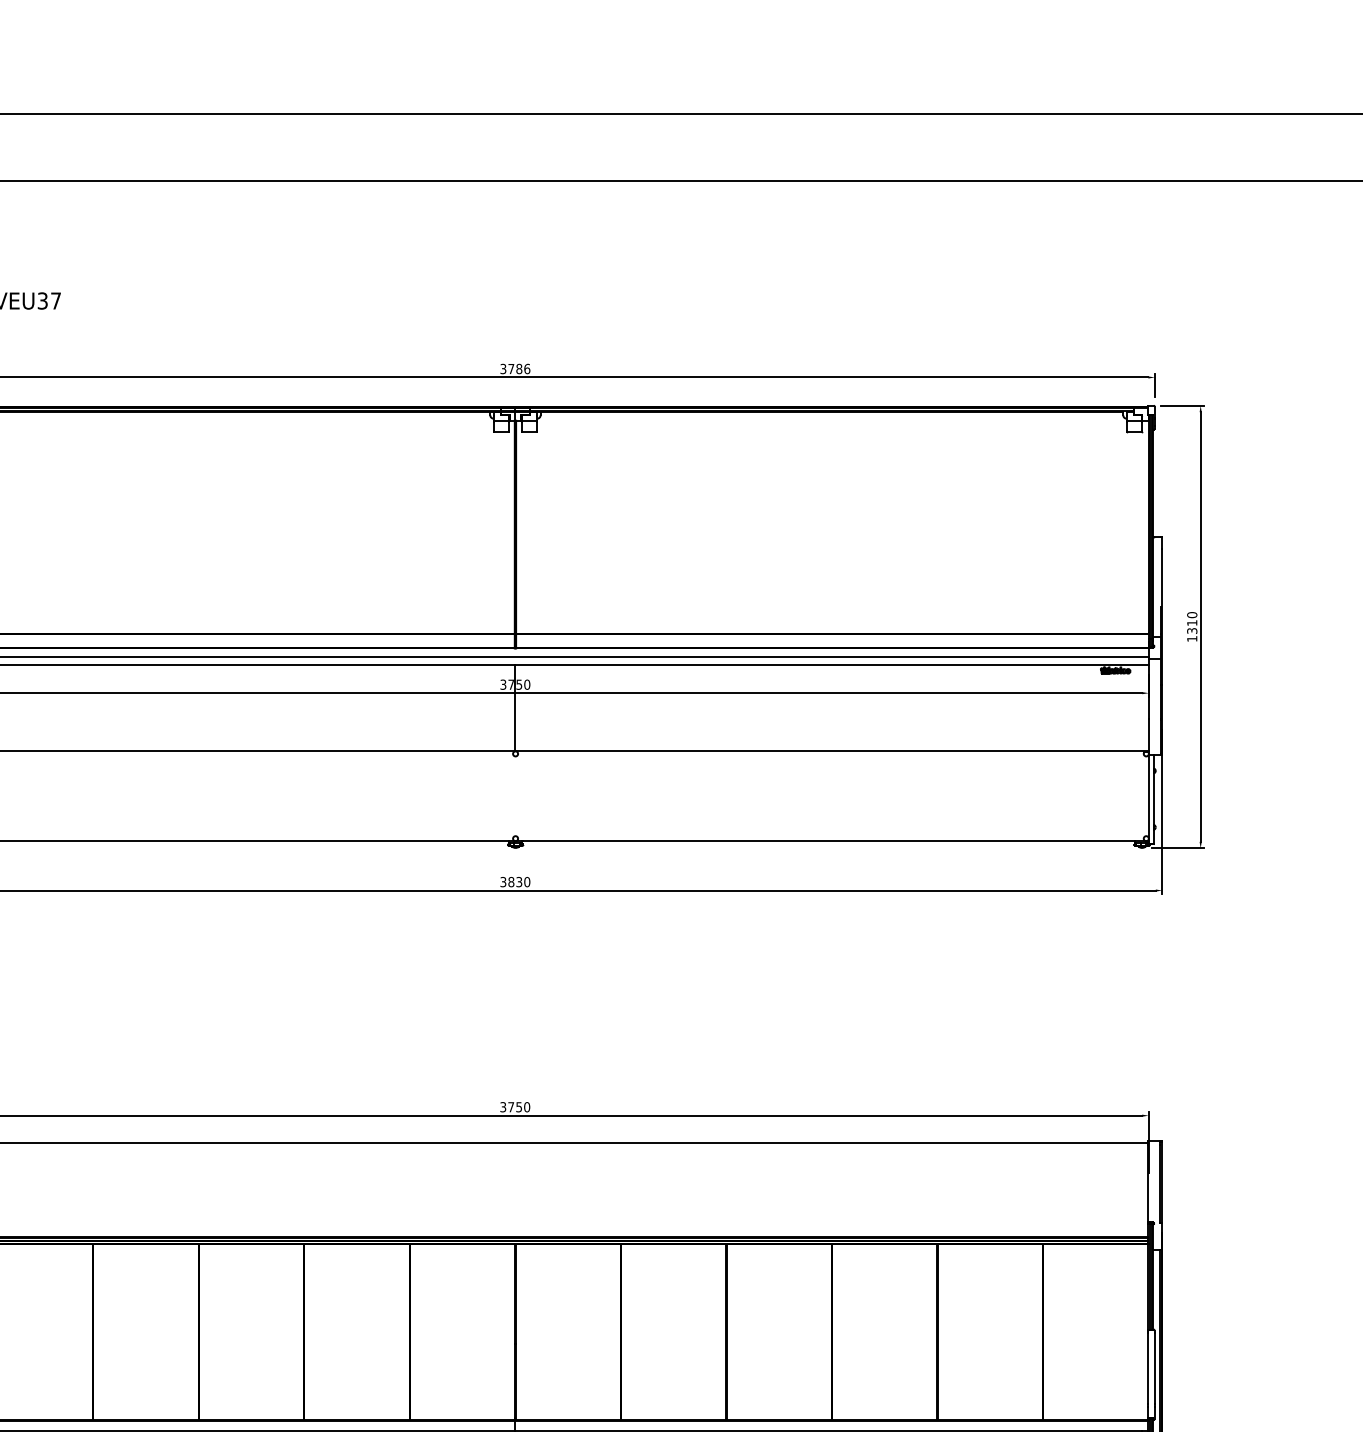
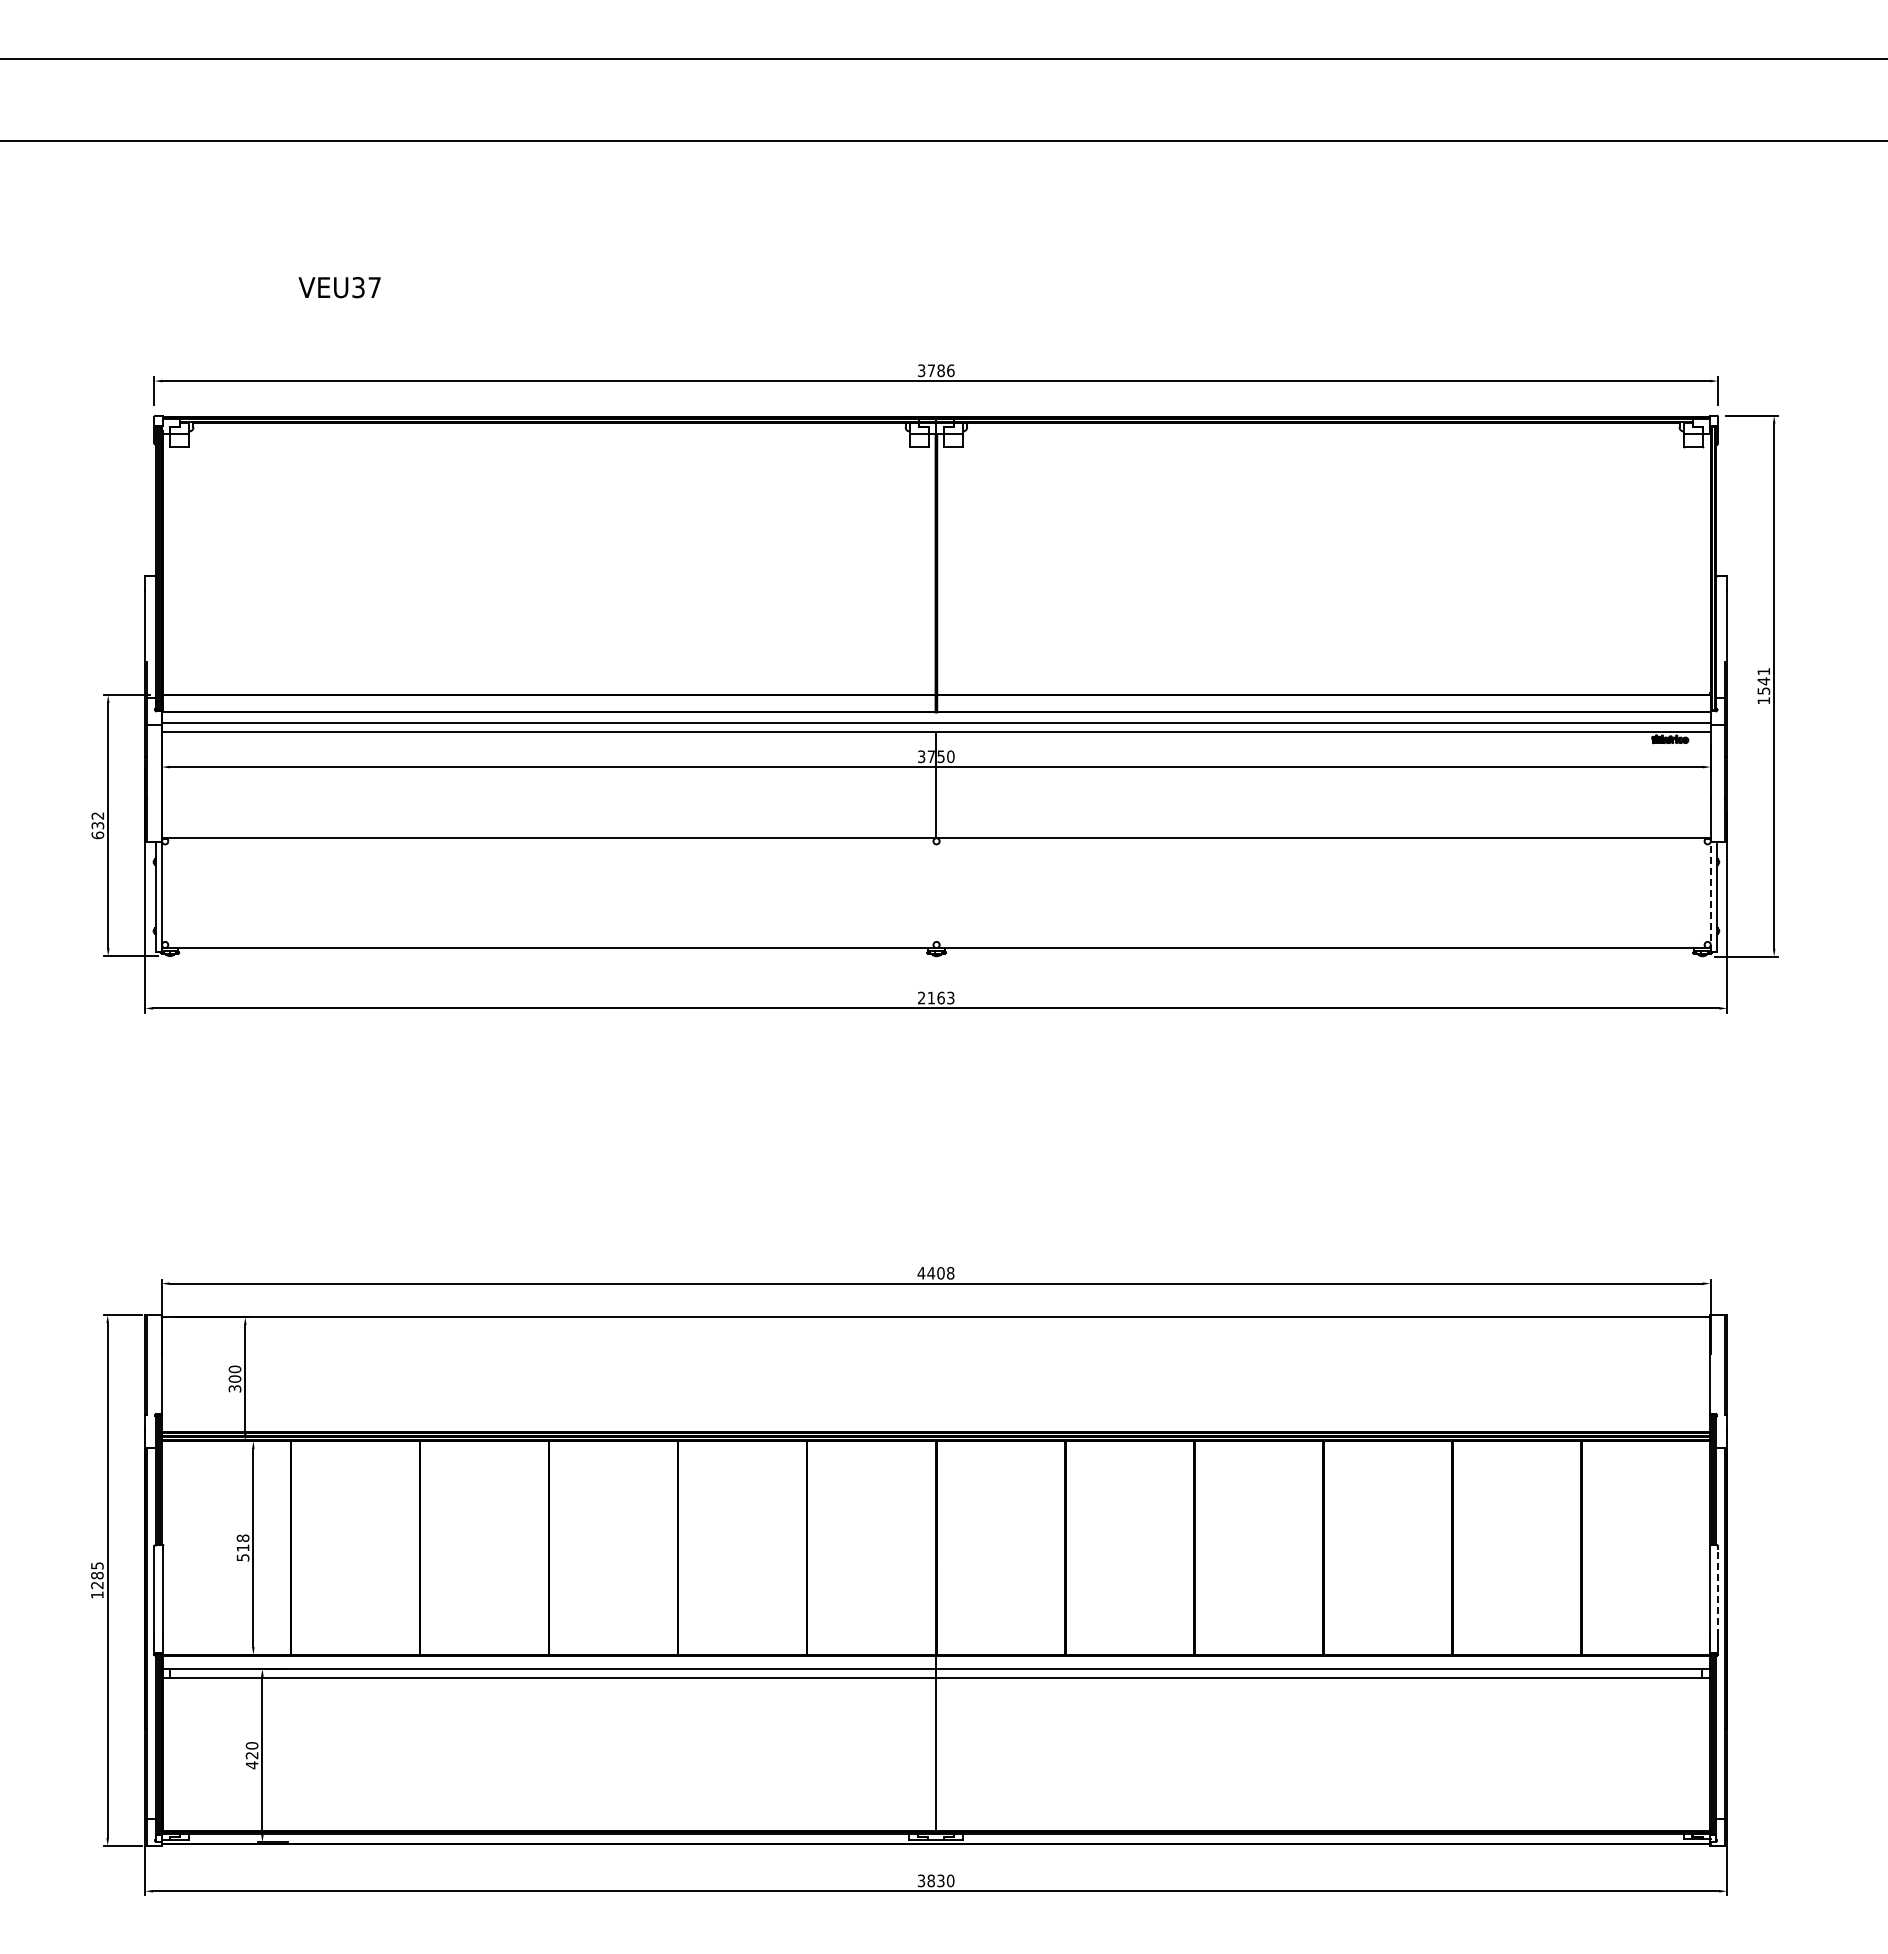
text: (1191, 622) -> (1763, 680), 1310 -> 1541
line: (1149, 799) -> (1711, 896), solid -> dashed
text: (515, 881) -> (936, 997), 3830 -> 2163
text: (514, 1107) -> (935, 1273), 3750 -> 4408
line: (1154, 1368) -> (1717, 1592), solid -> dashed

